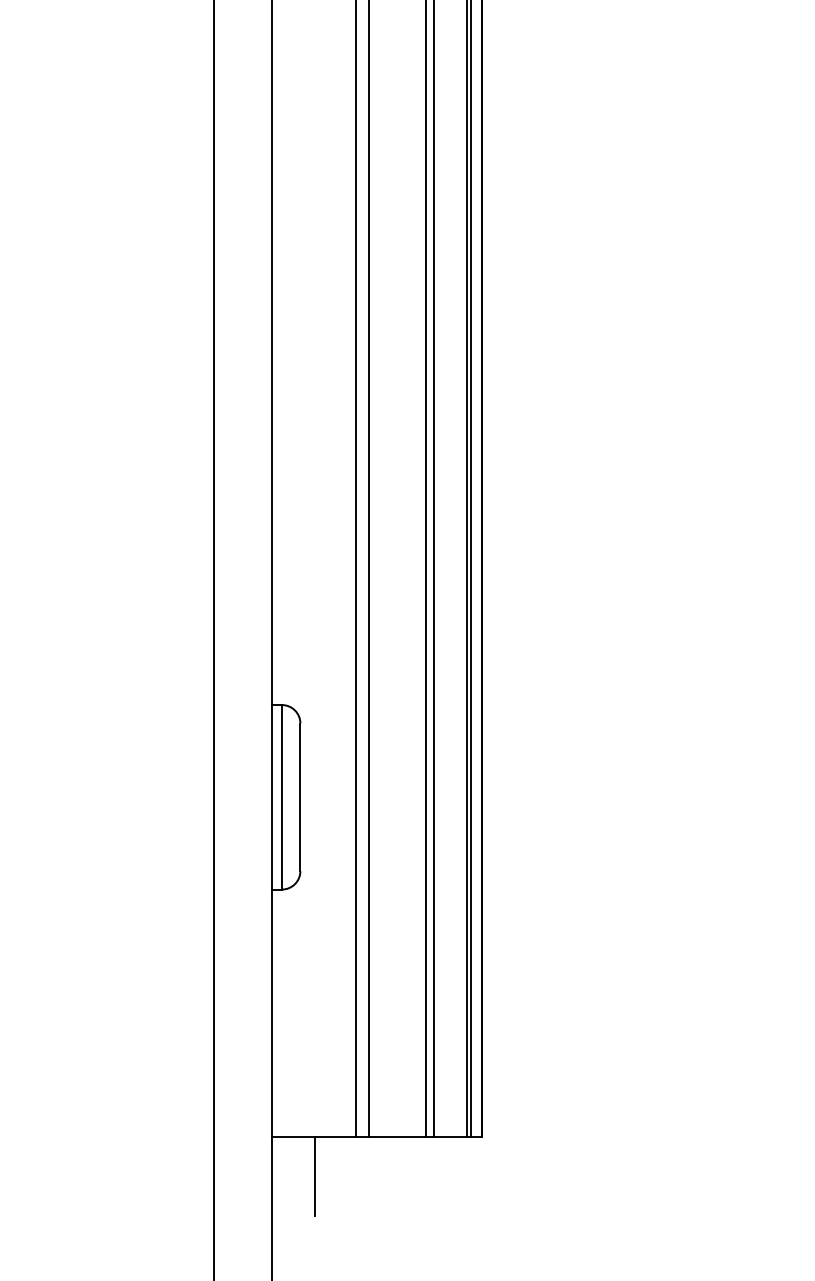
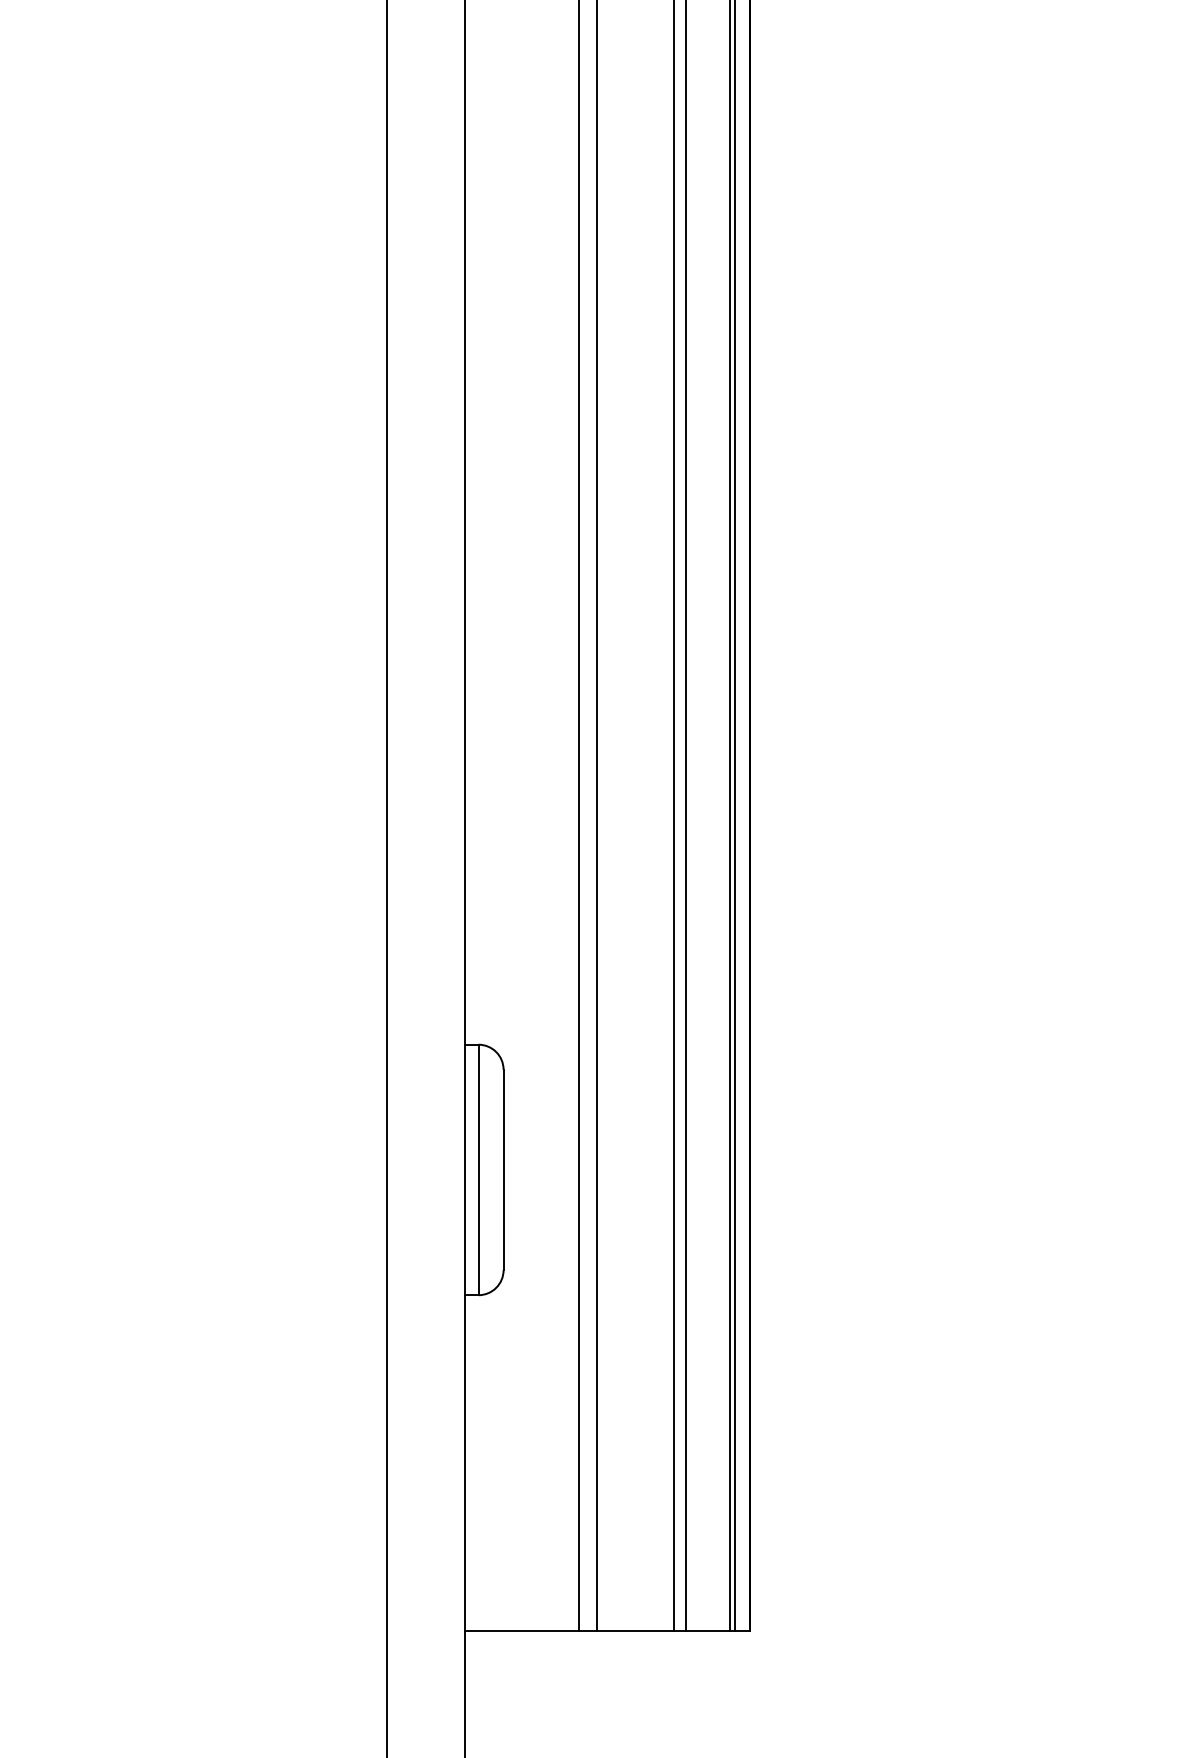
line: (314, 1176) -> (522, 1684), removed

